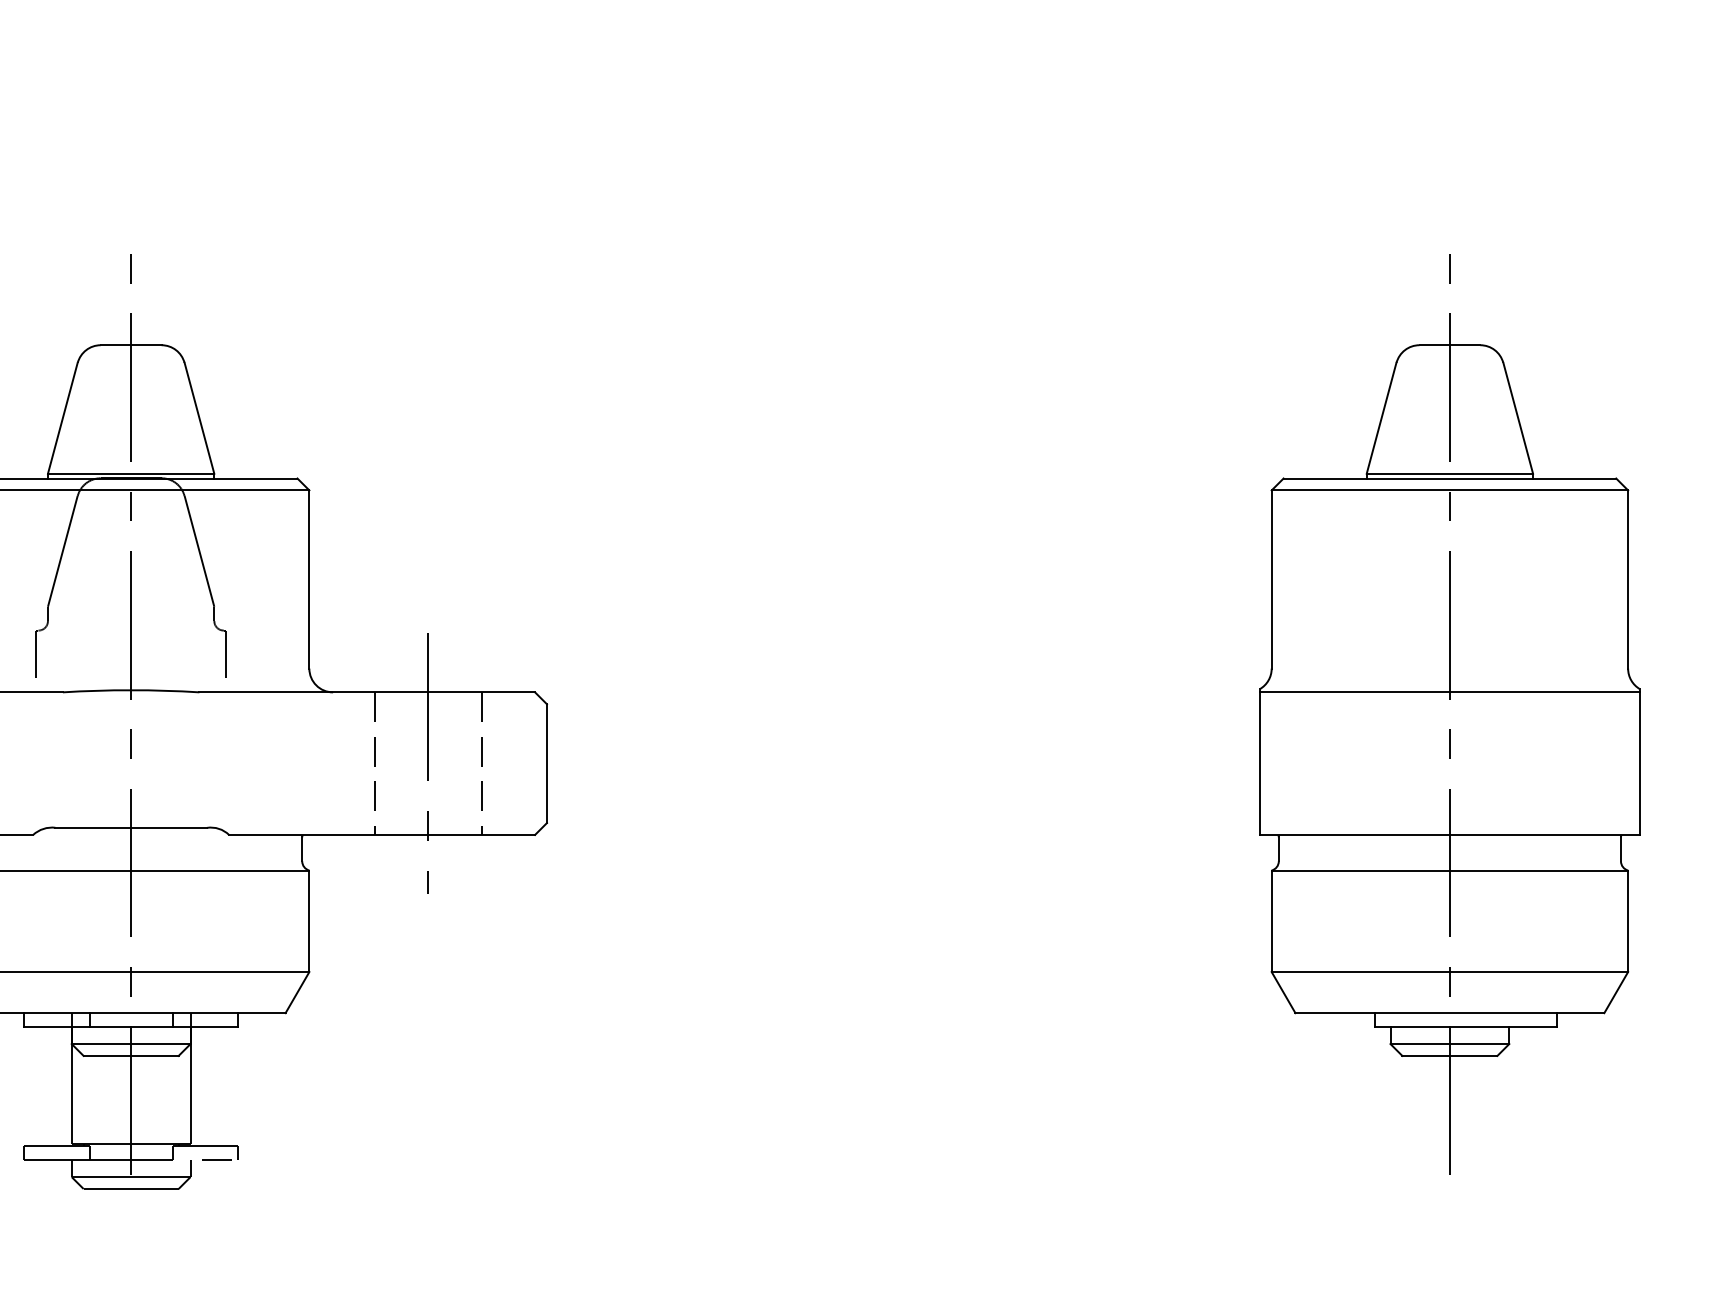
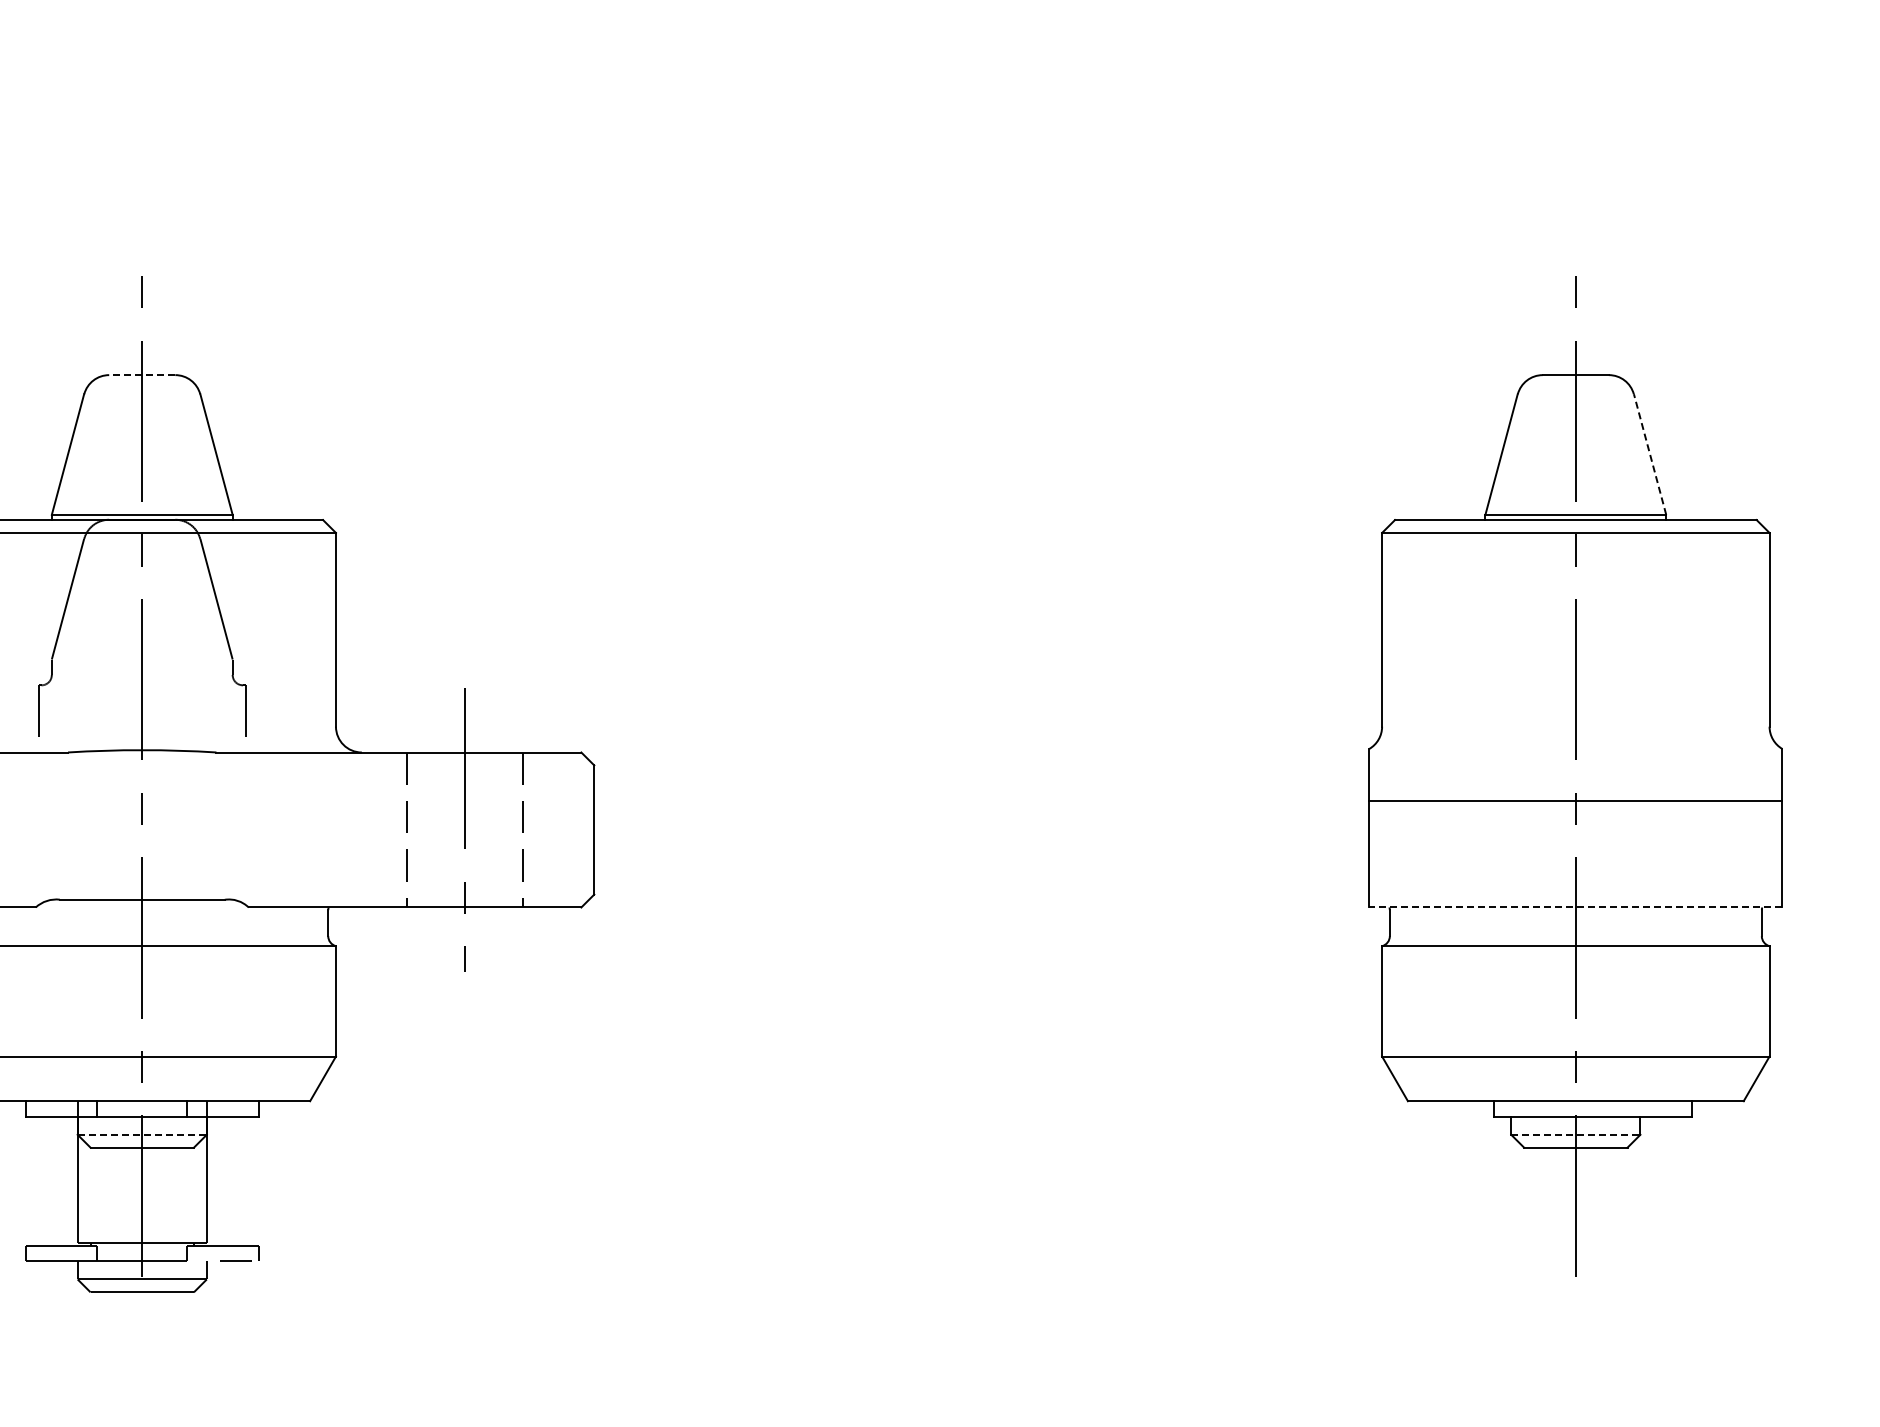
line: (130, 345) -> (141, 375), solid -> dashed
line: (1517, 418) -> (1649, 454), solid -> dashed
line: (1449, 692) -> (1575, 800), moved
line: (1449, 834) -> (1575, 907), solid -> dashed
line: (131, 1043) -> (142, 1134), solid -> dashed
line: (1449, 1043) -> (1575, 1134), solid -> dashed

